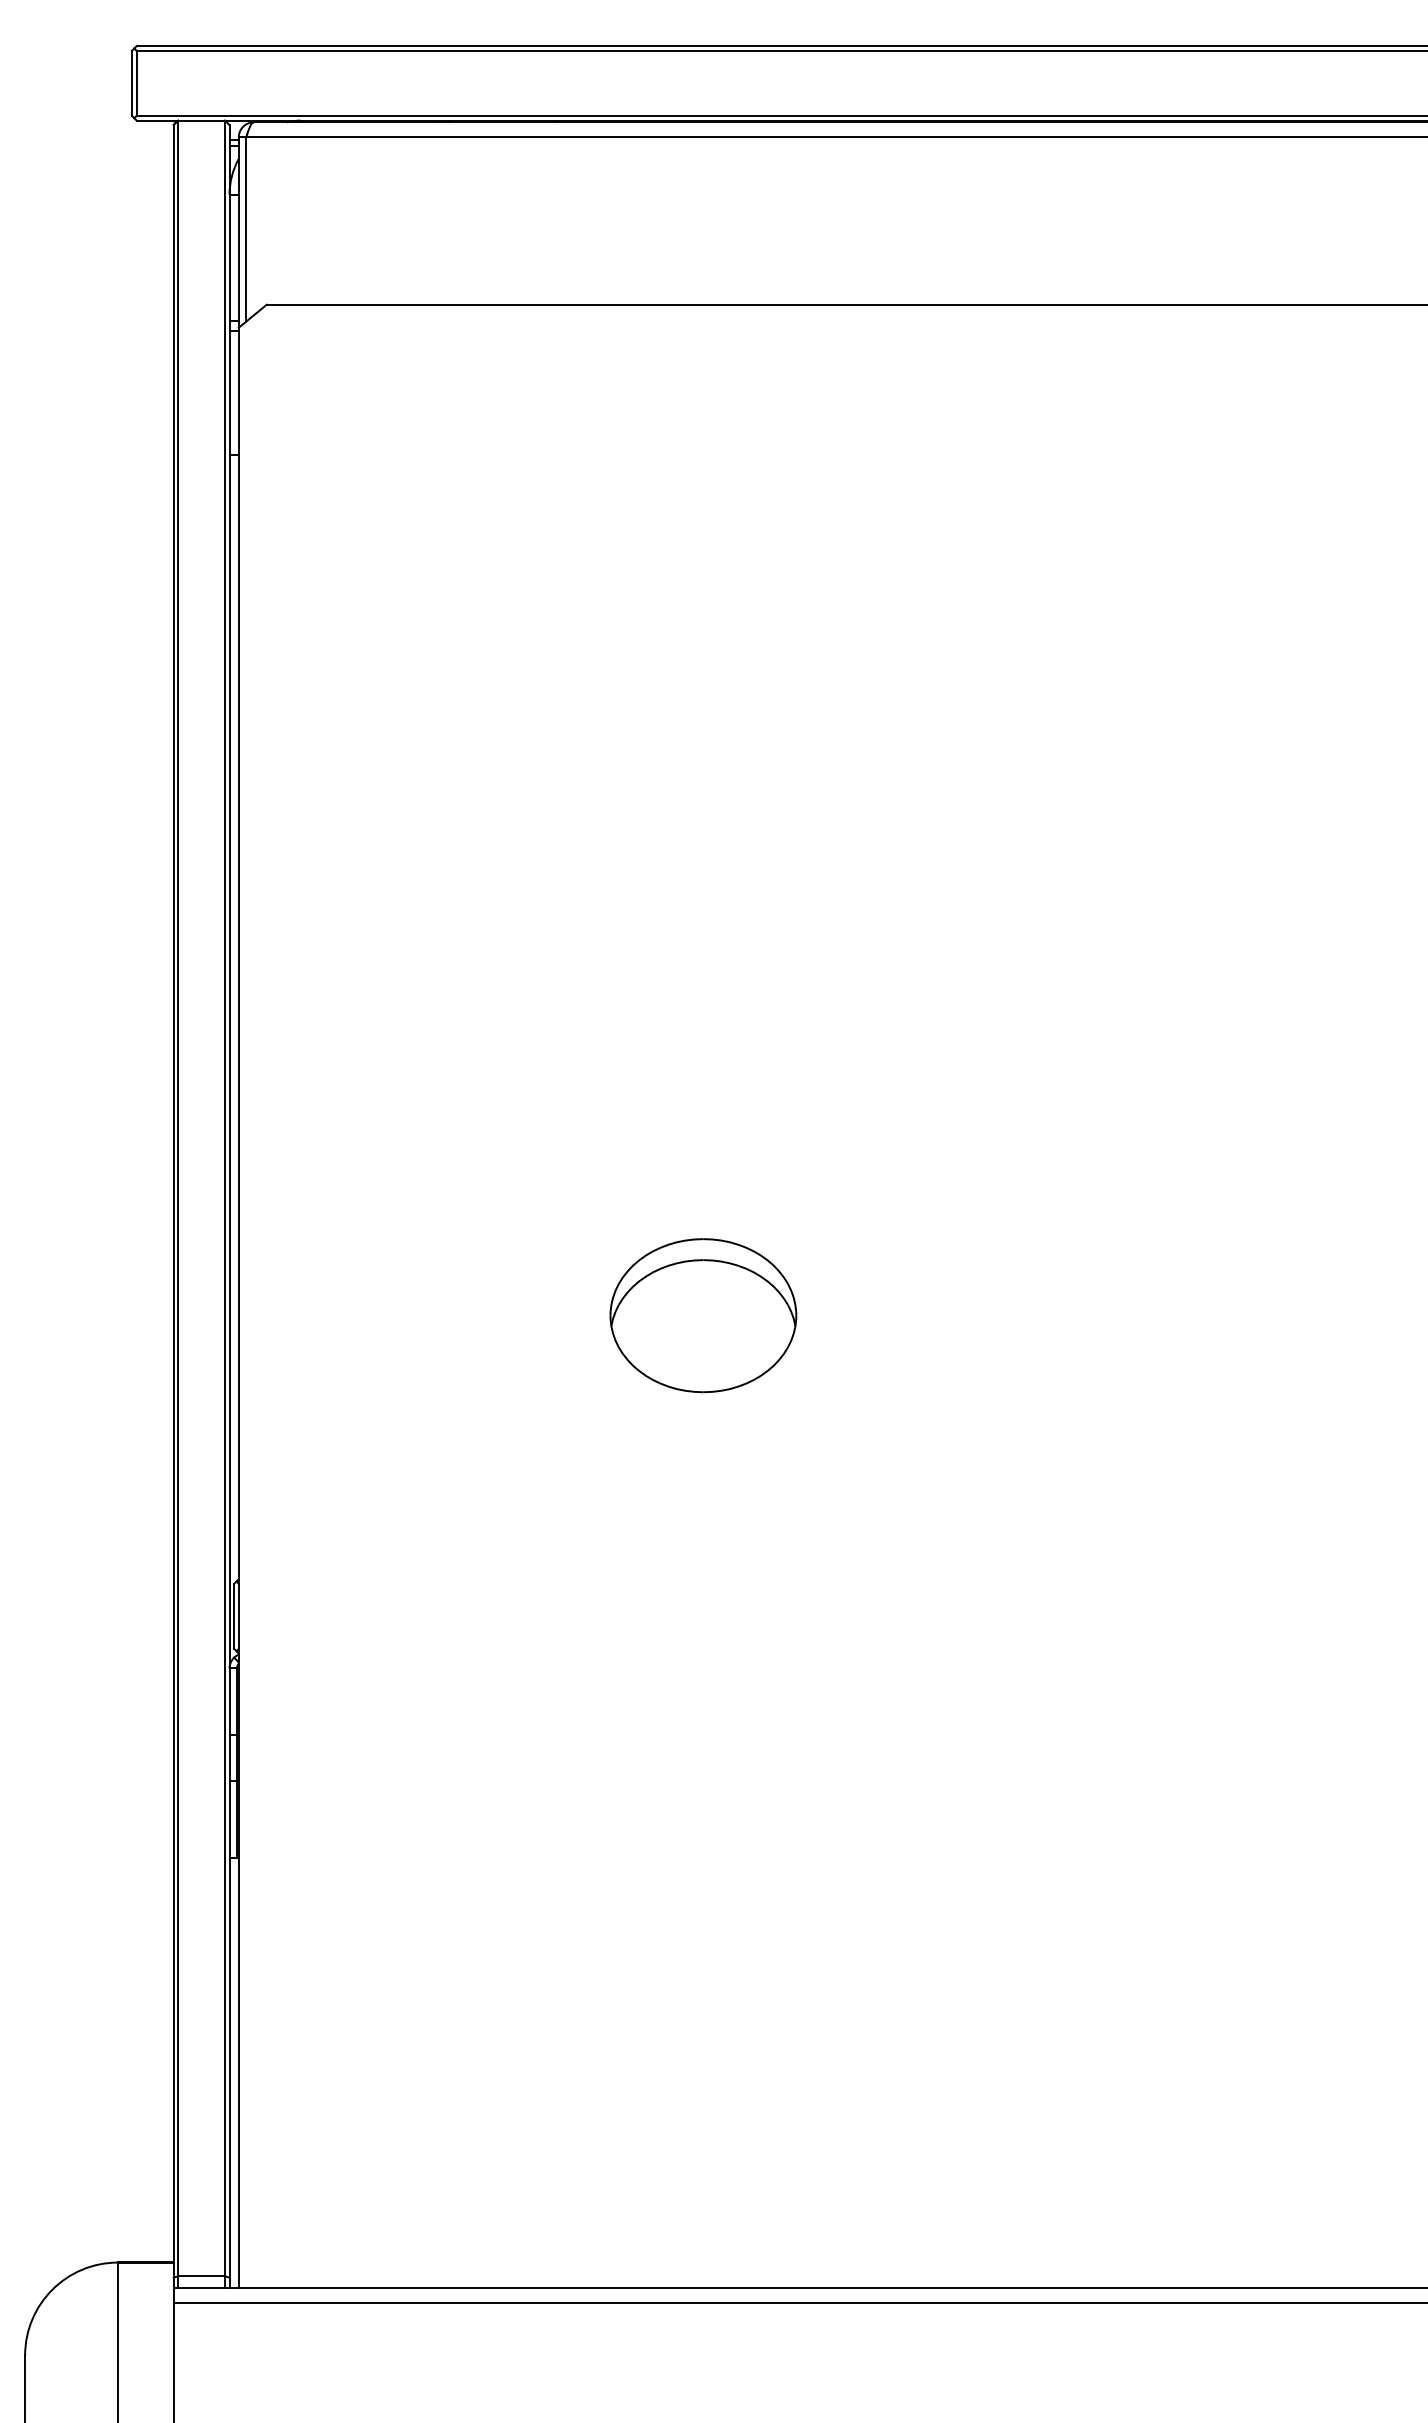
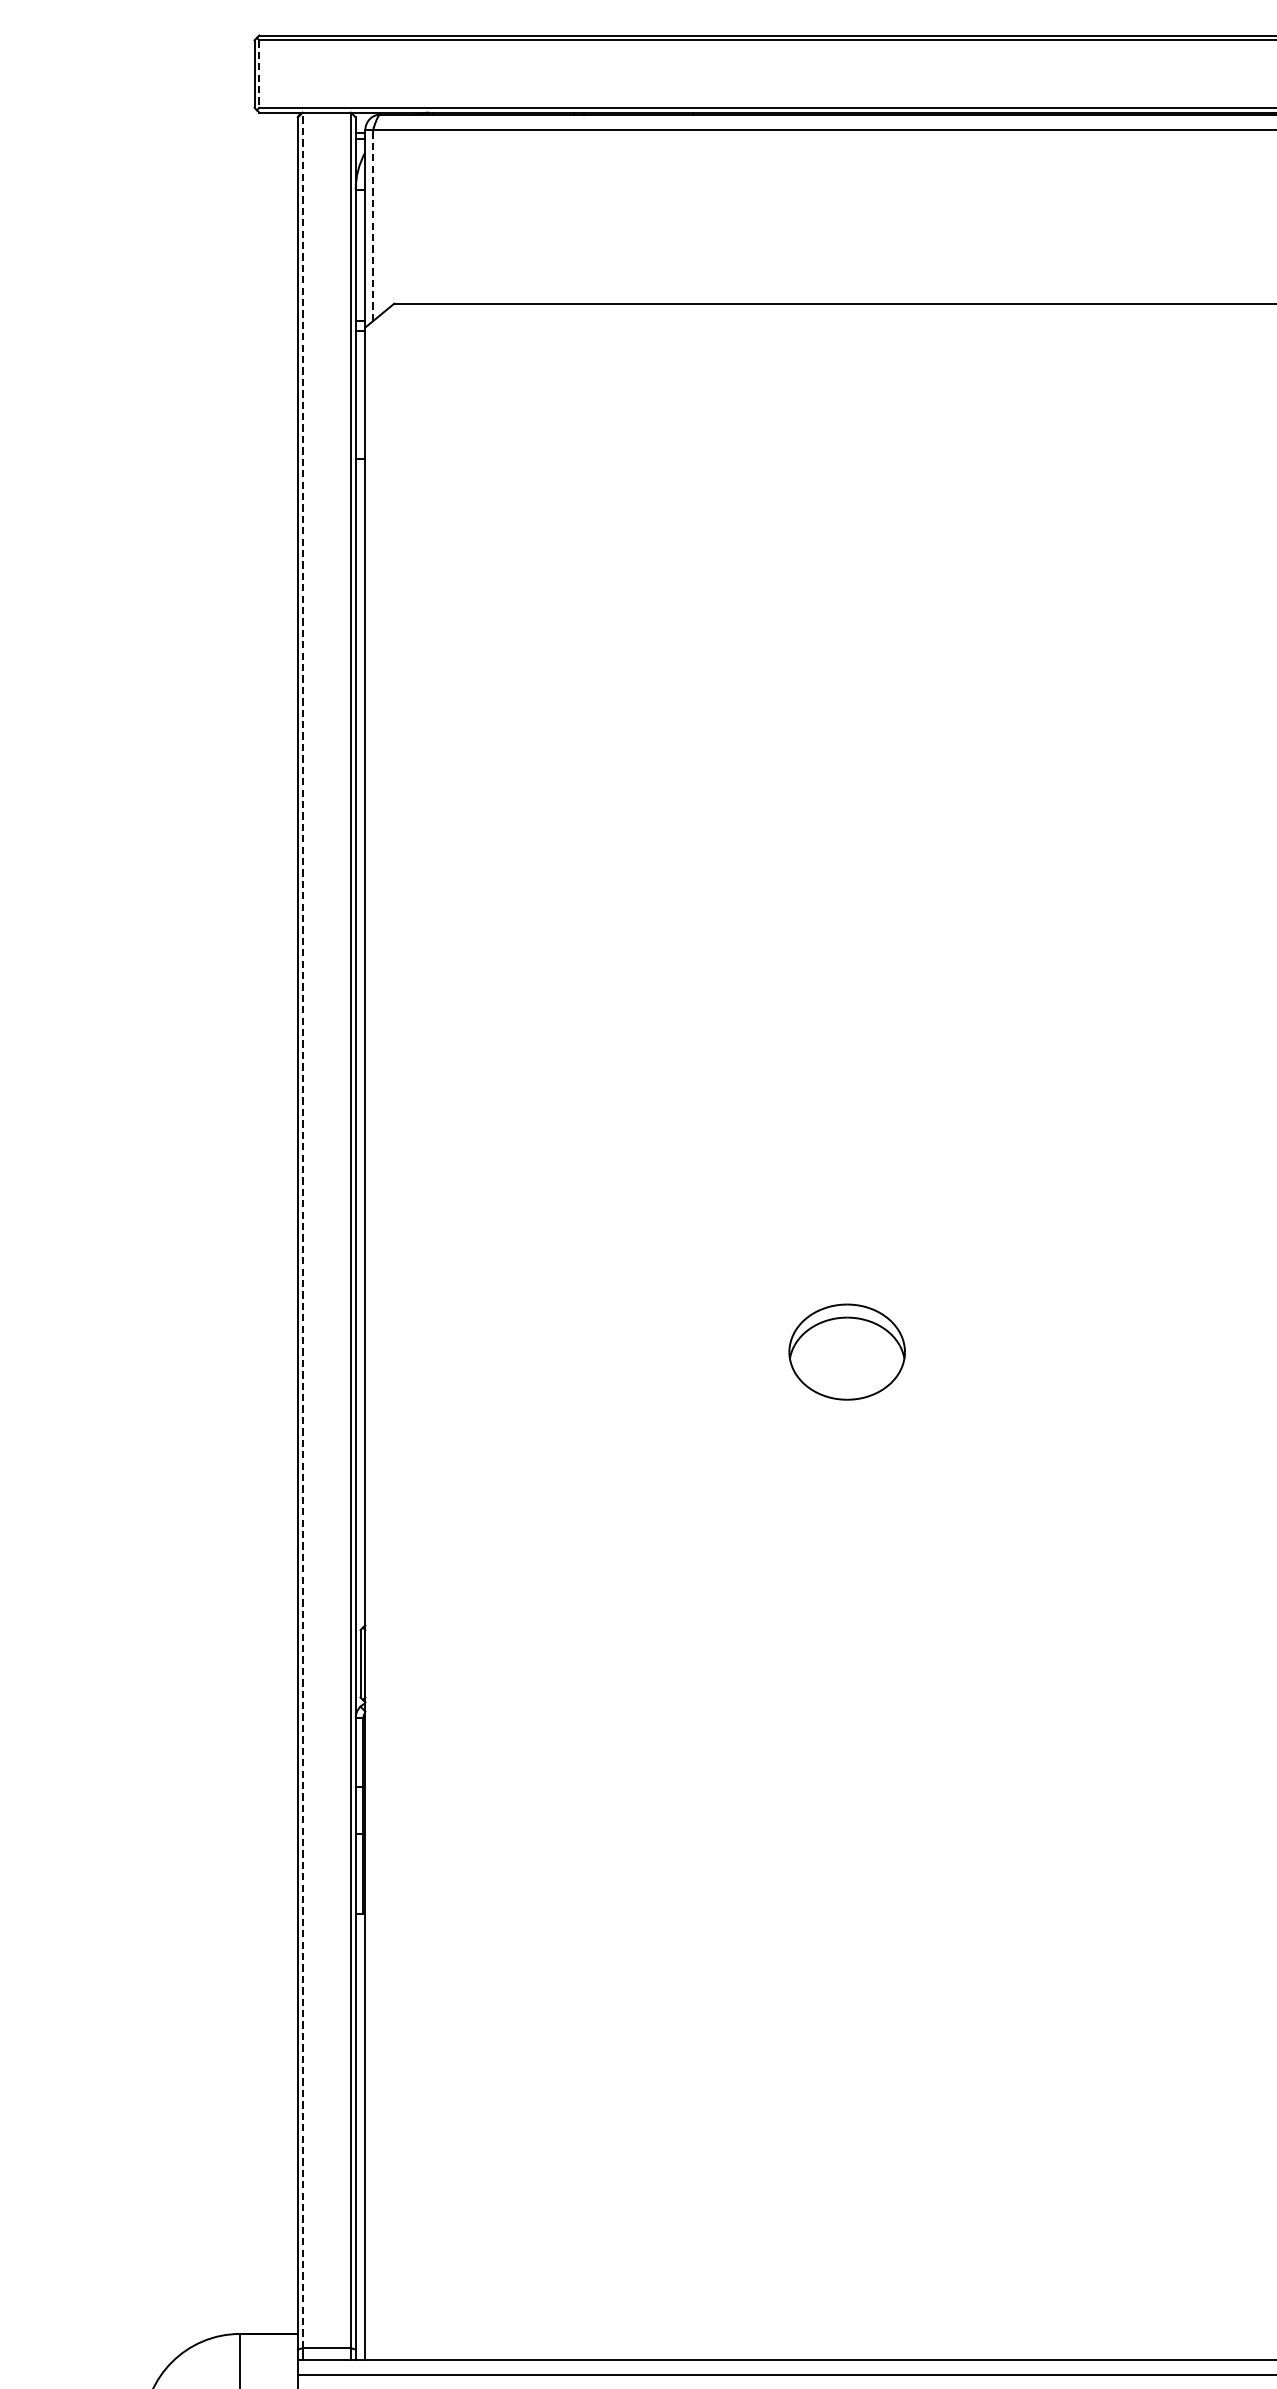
line: (136, 83) -> (259, 74), solid -> dashed
line: (246, 228) -> (373, 224), solid -> dashed
line: (178, 1198) -> (302, 1230), solid -> dashed
part: (703, 1315) -> (847, 1351), size x0.6

